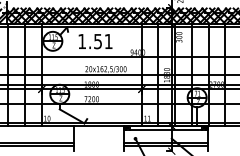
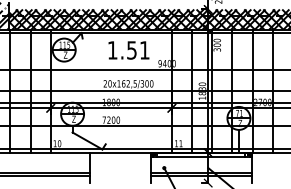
text: (95, 41) -> (128, 50), moved

